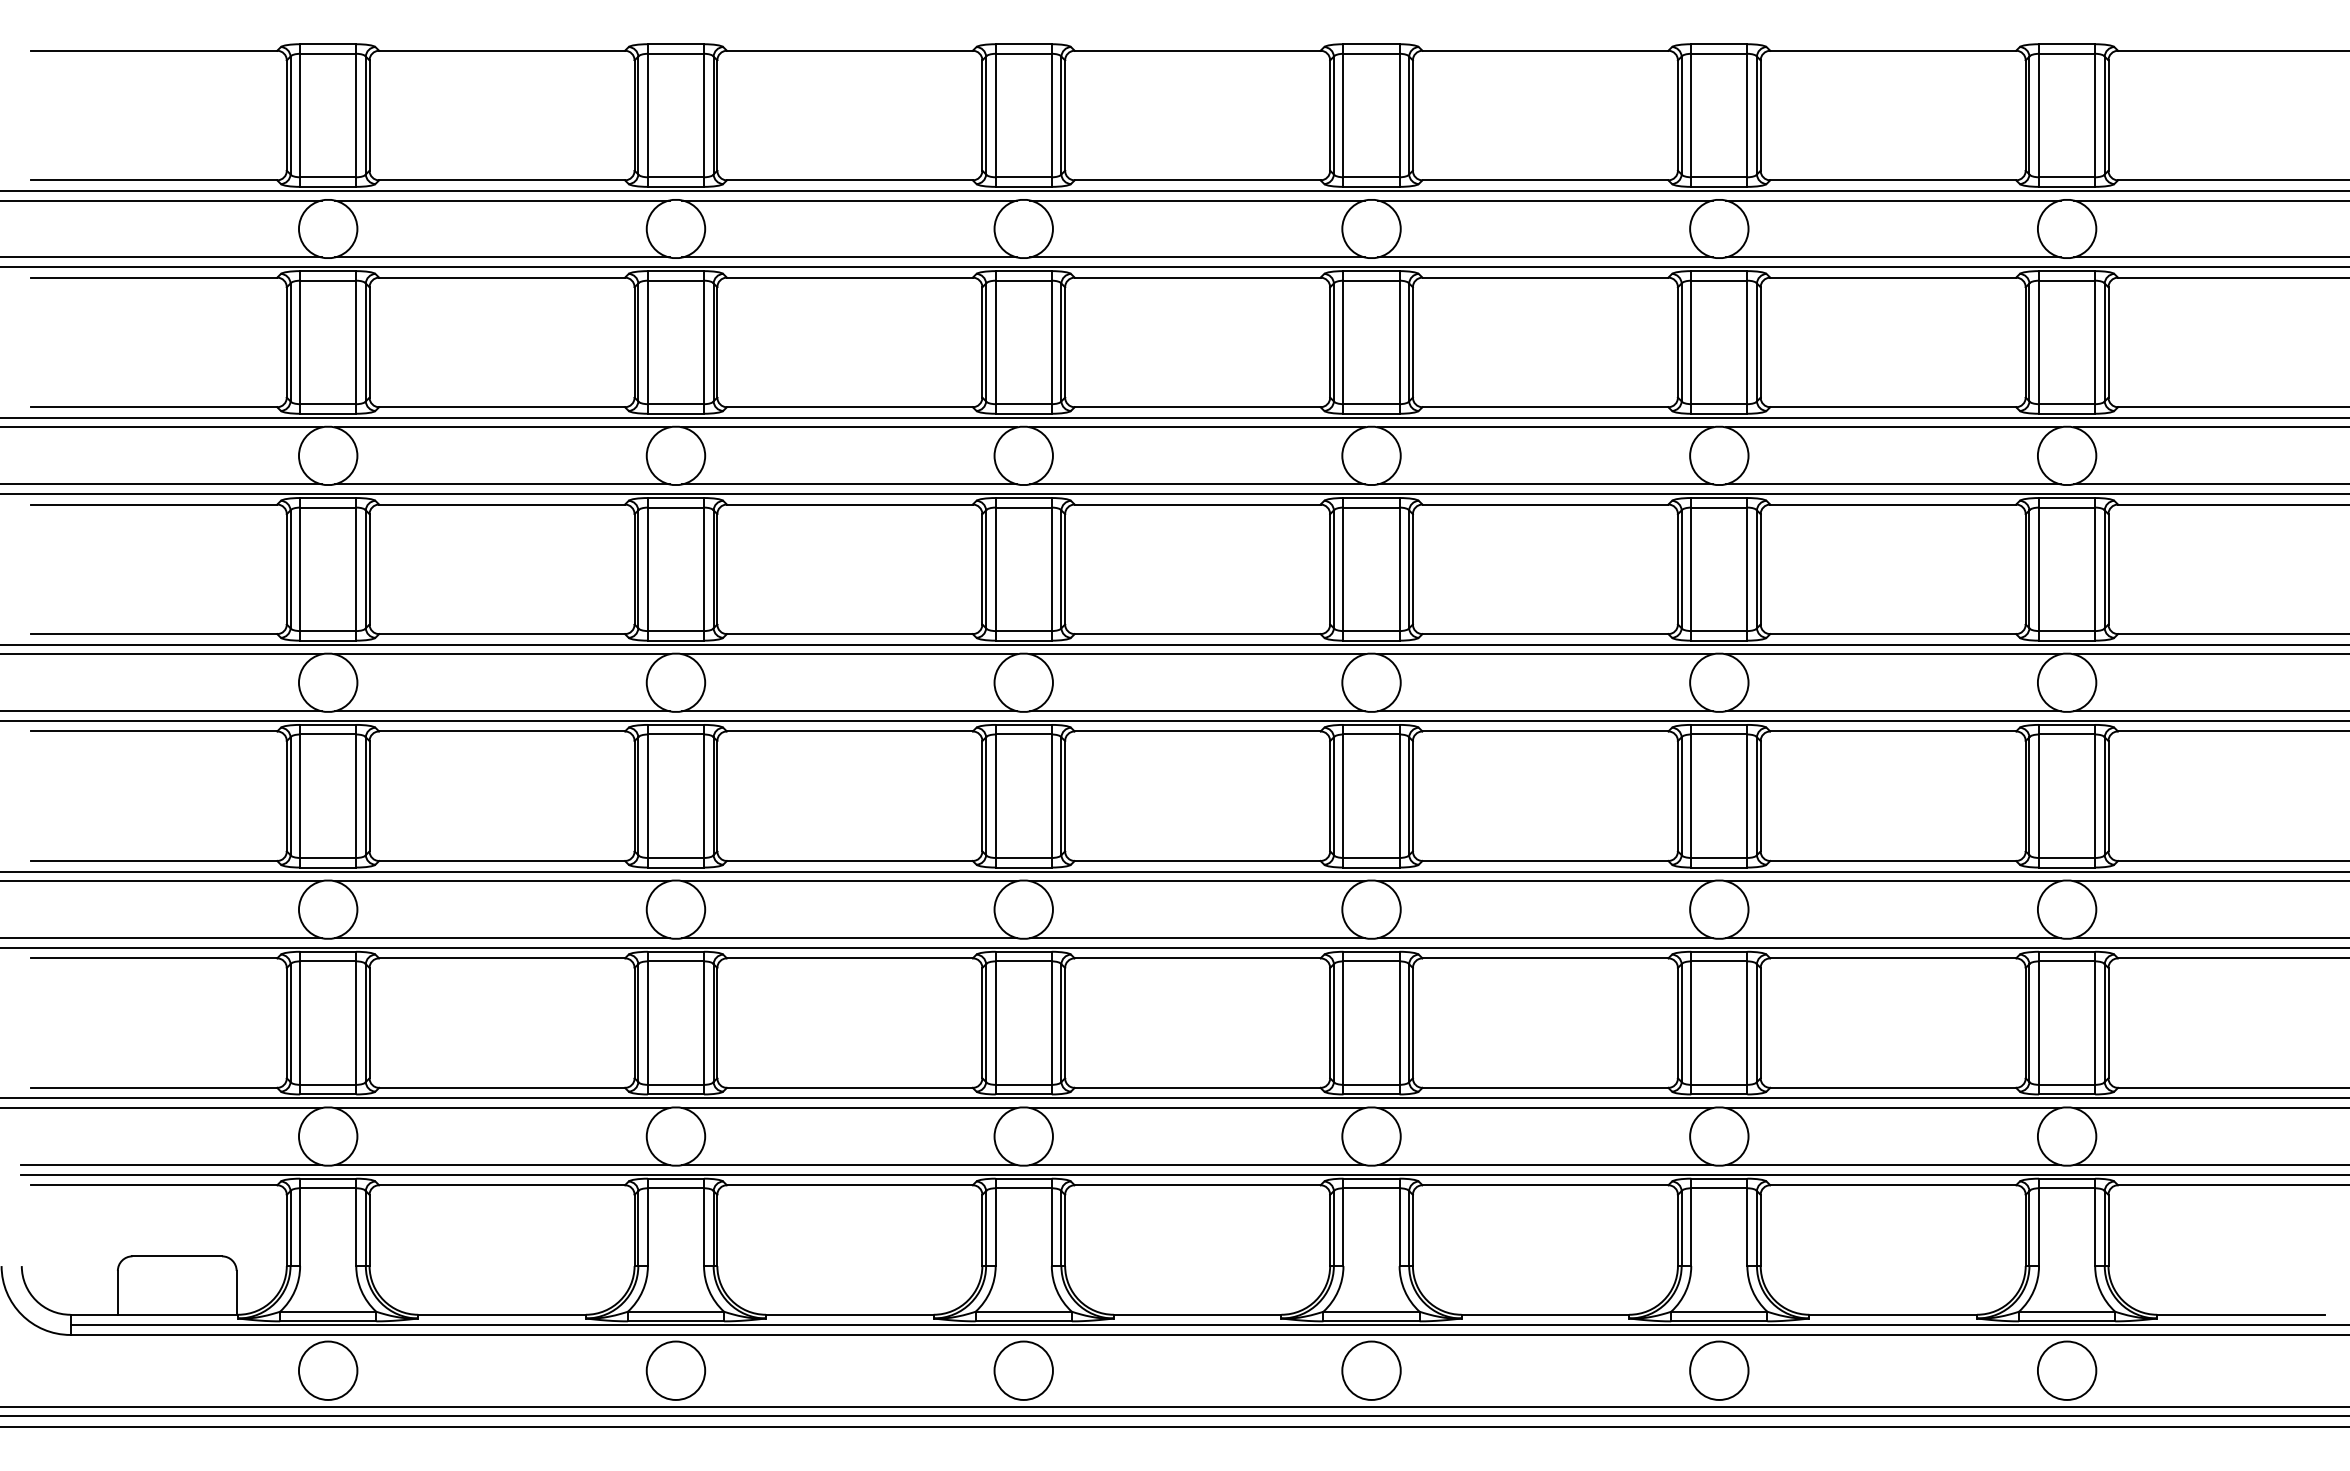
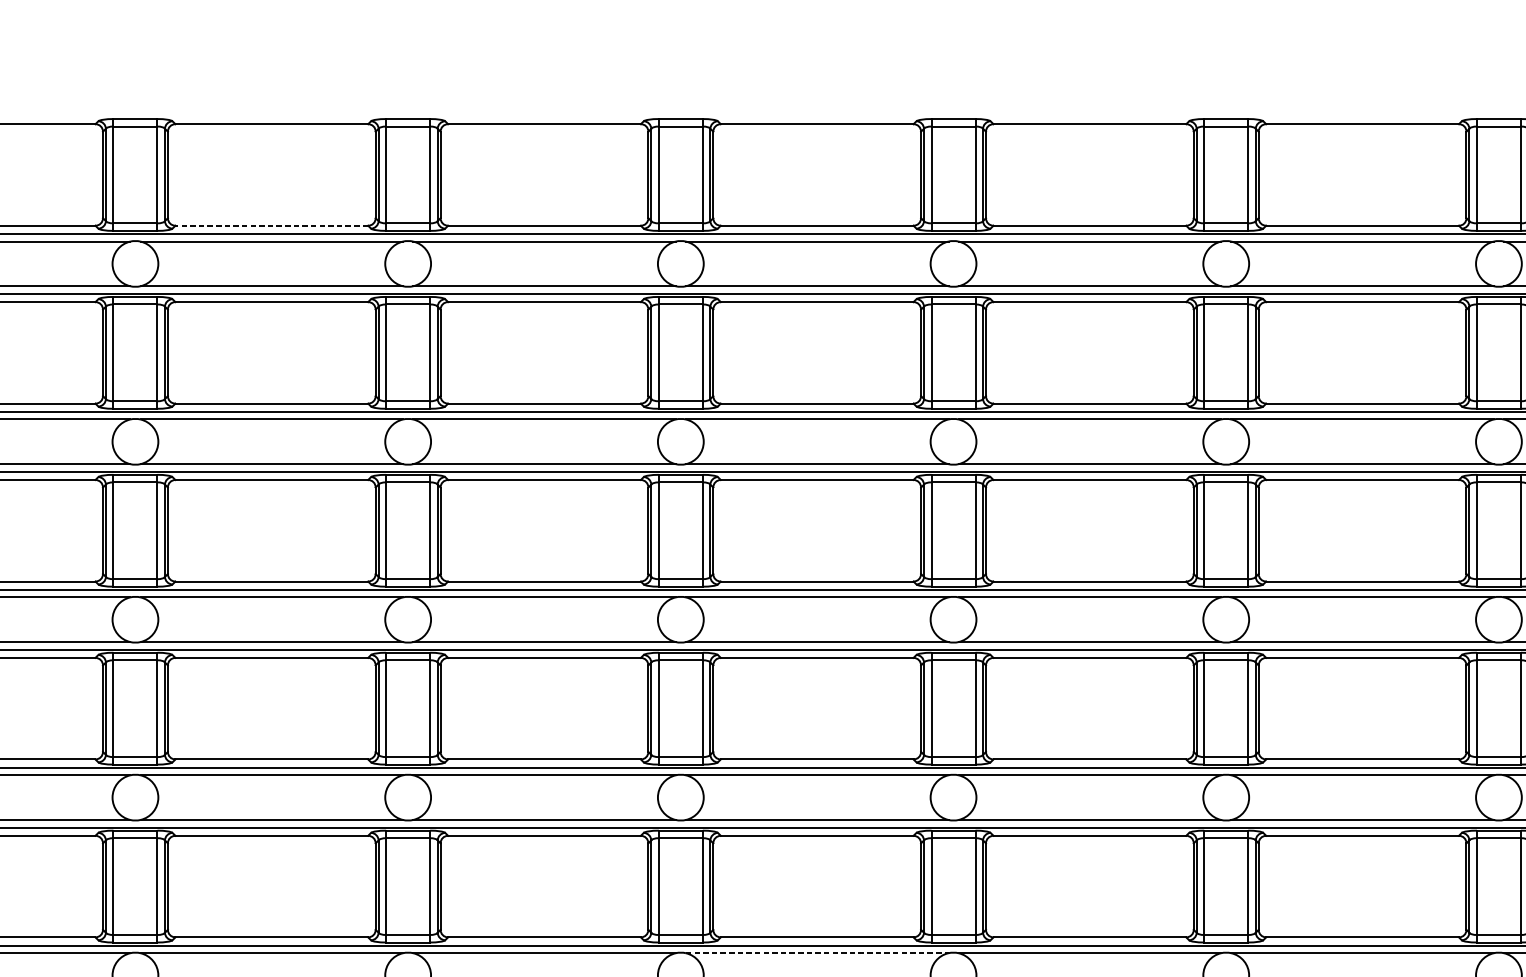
line: (502, 180) -> (272, 225), solid -> dashed
line: (1198, 1108) -> (817, 953), solid -> dashed

